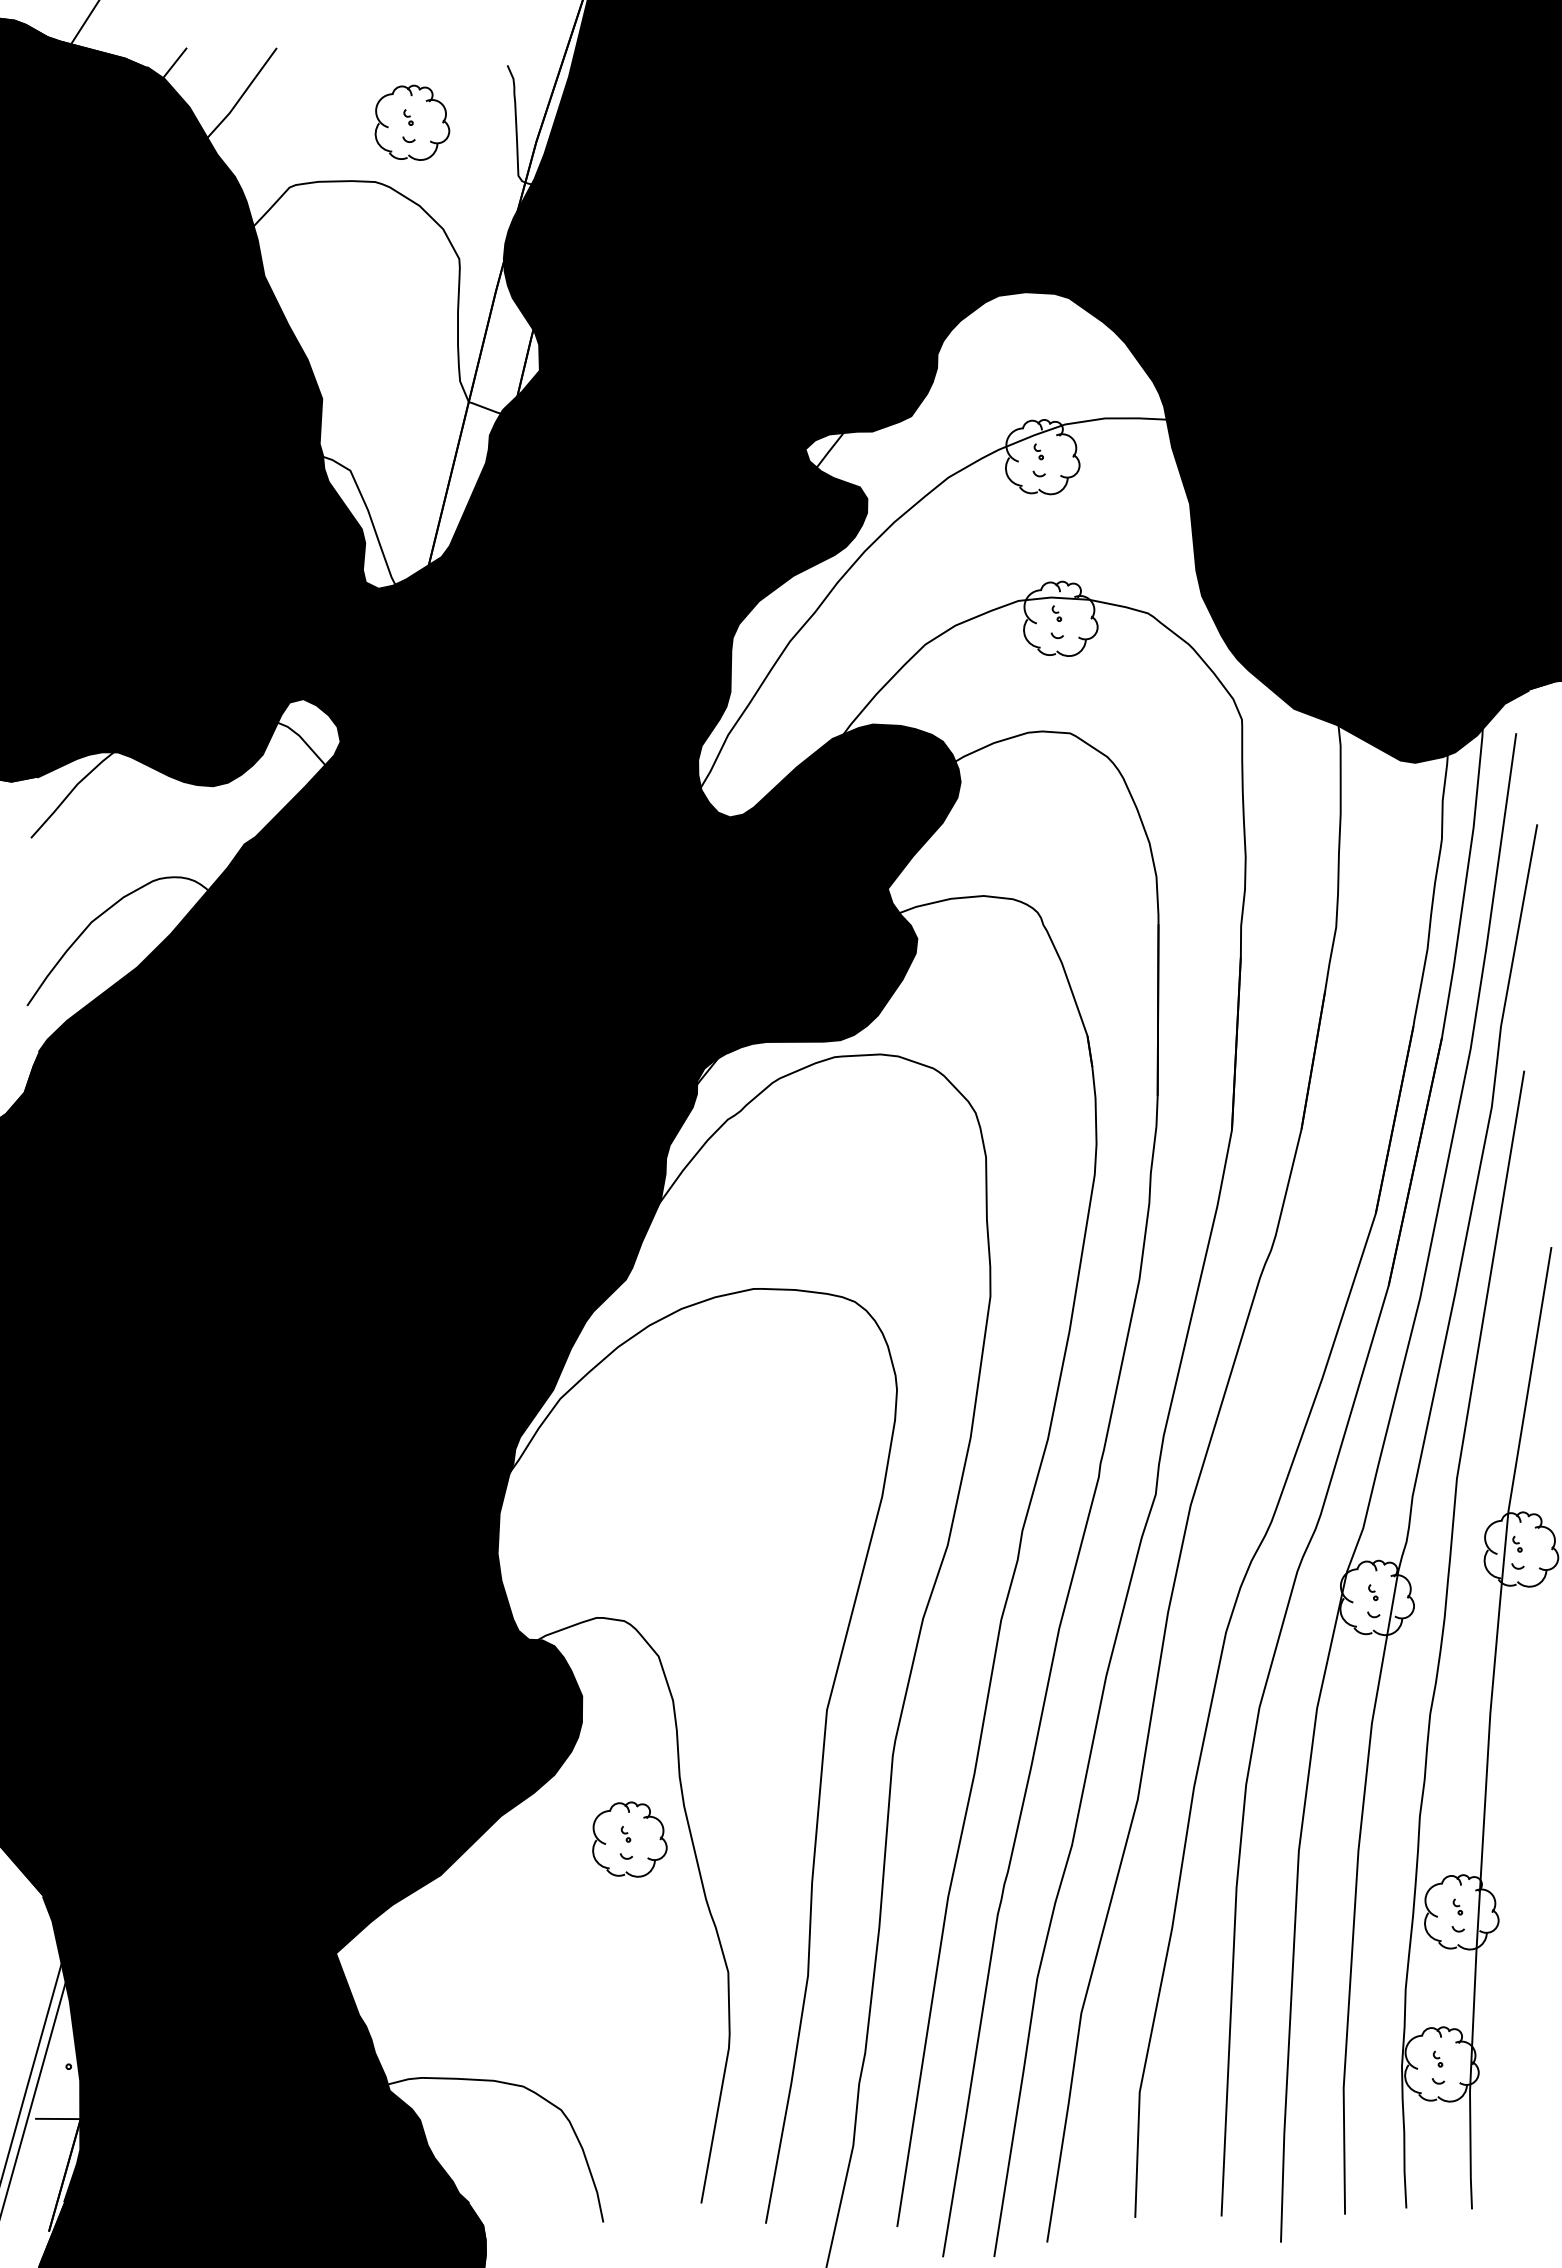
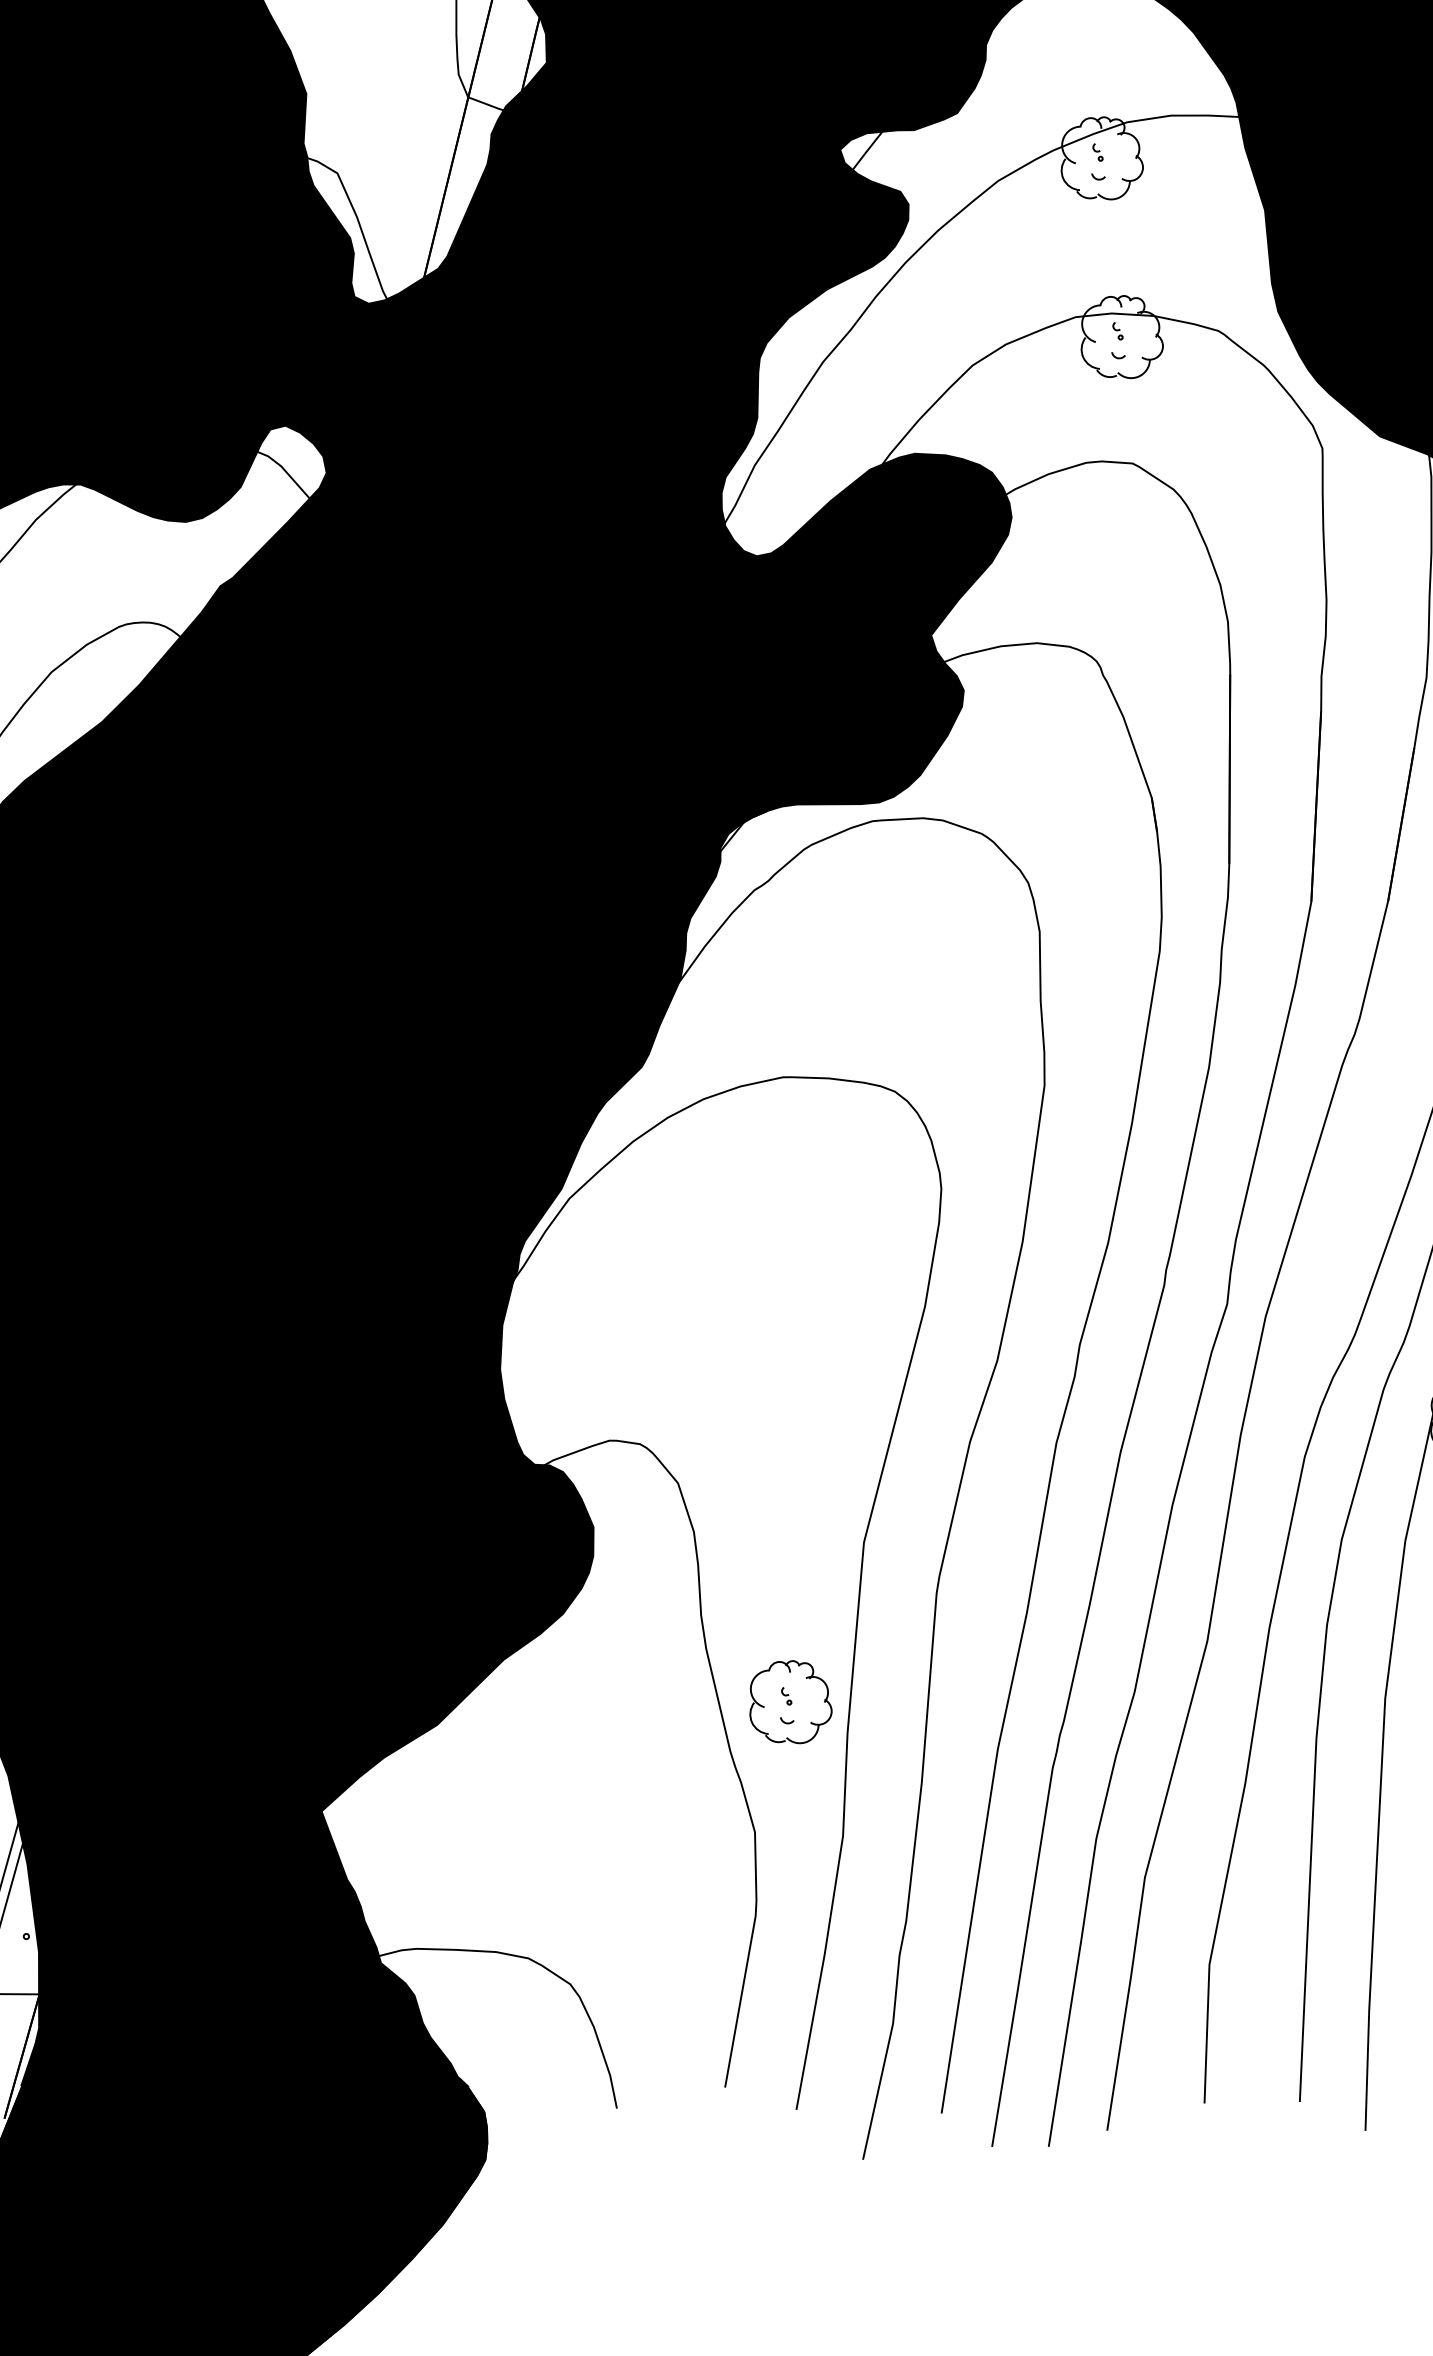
part: (629, 1839) -> (790, 1702), moved

